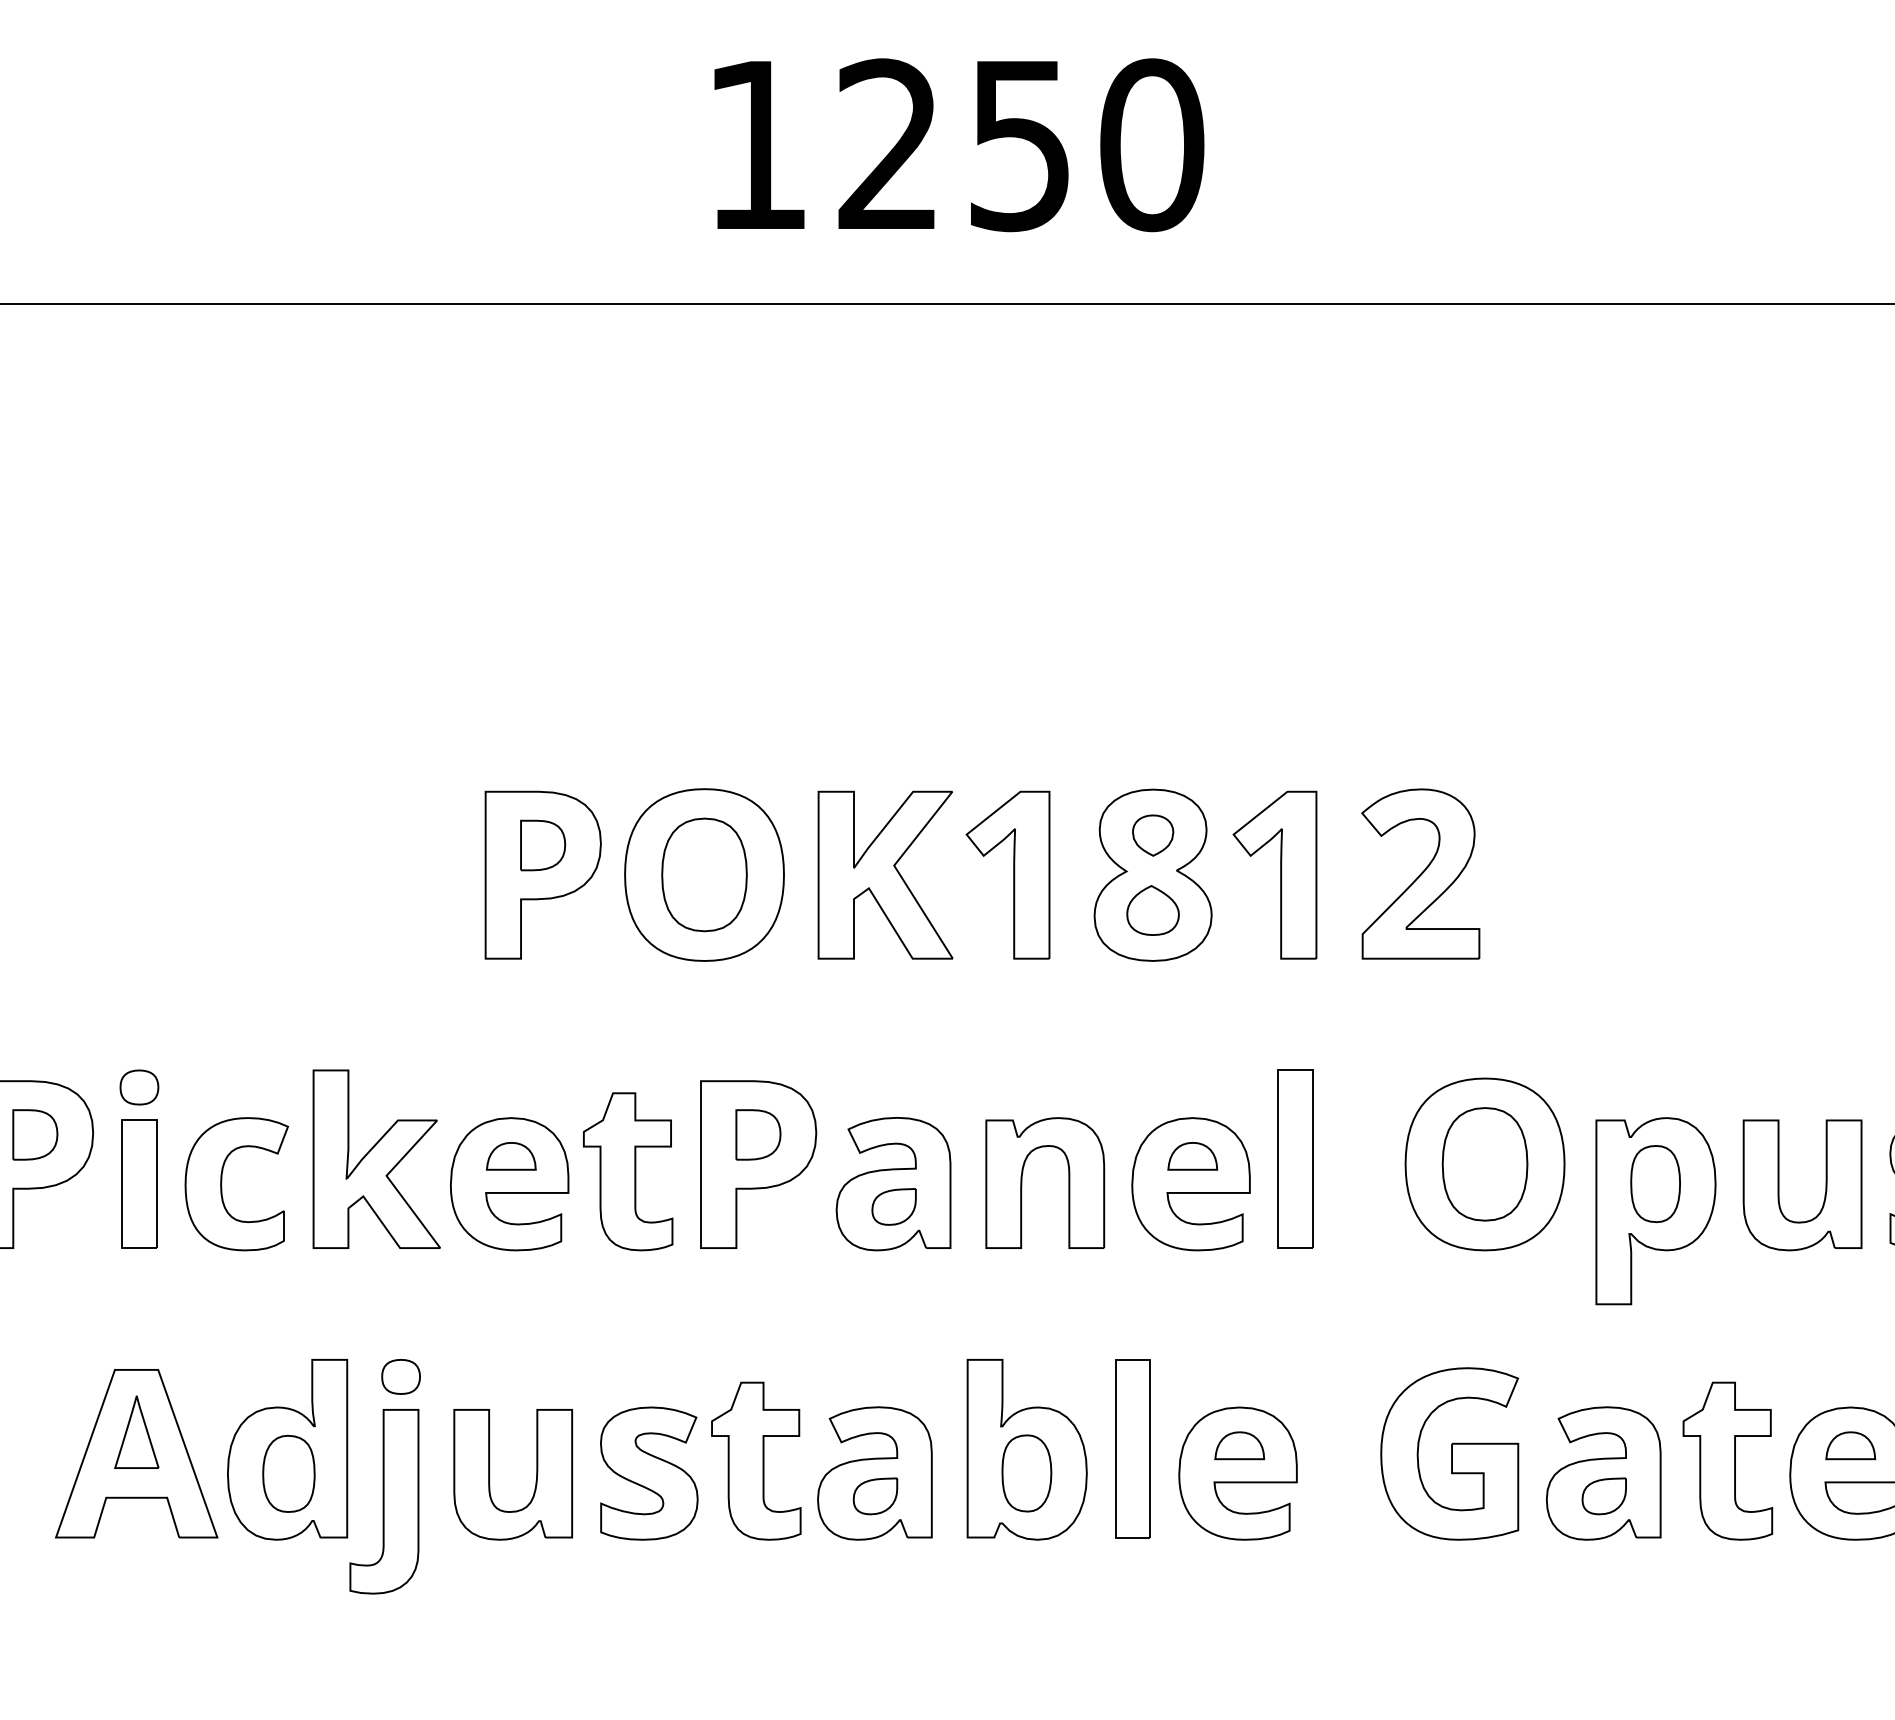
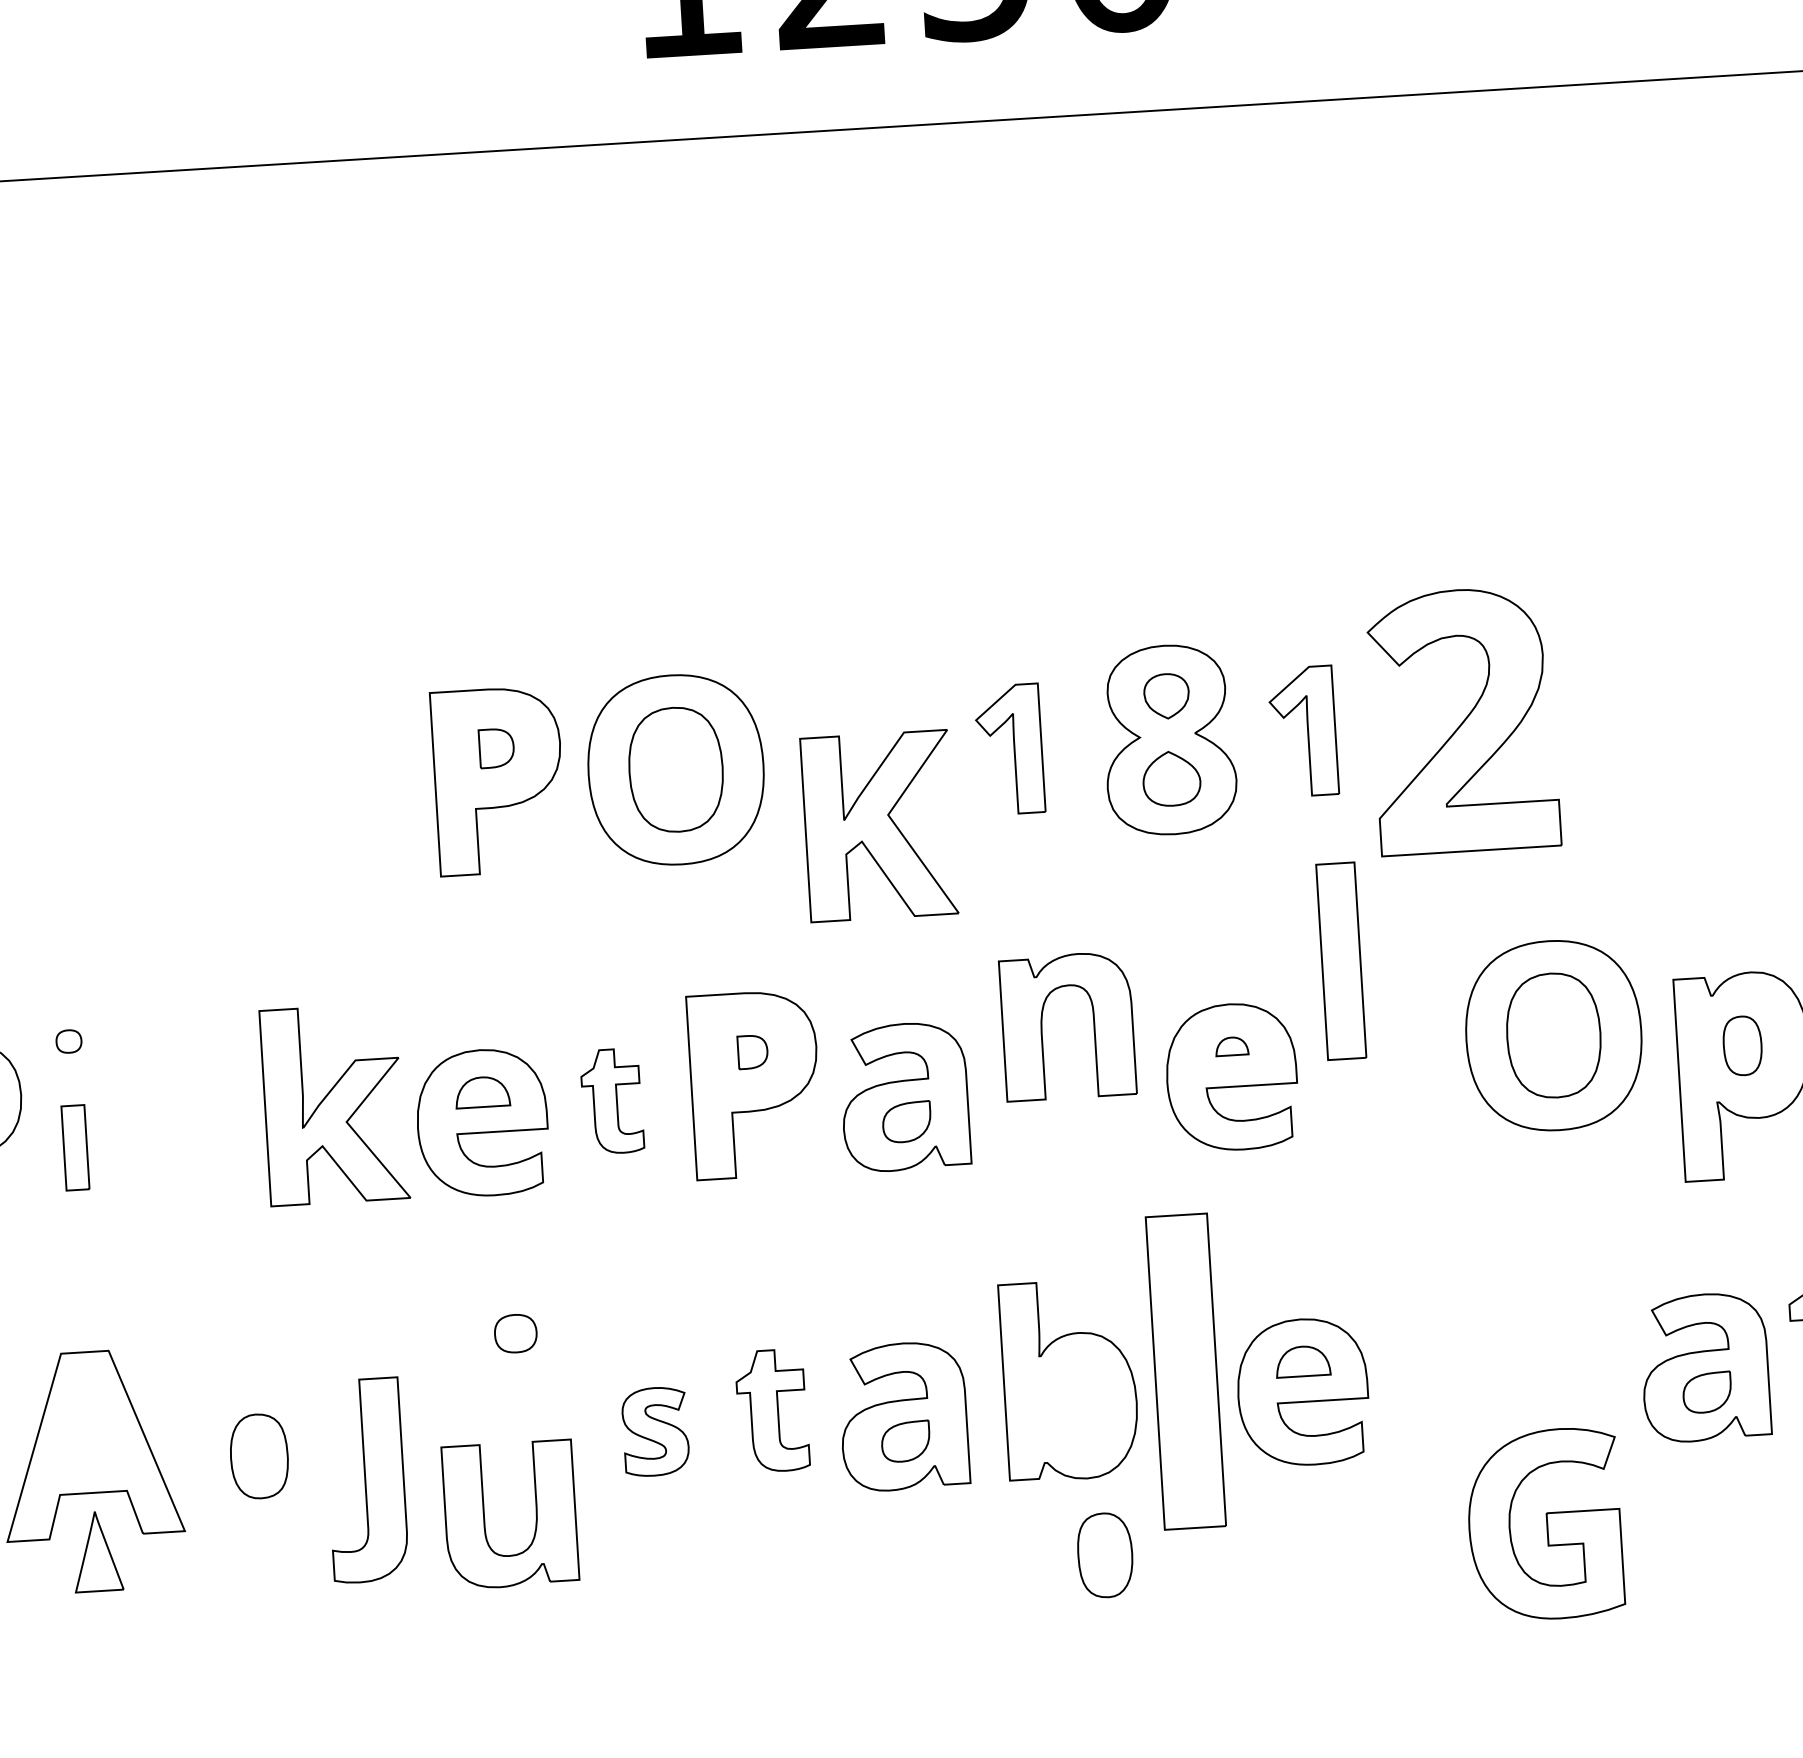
part: (543, 845) -> (497, 748), size x0.7
part: (1420, 873) -> (1463, 720), size x1.4
part: (885, 874) -> (879, 825), moved
part: (1007, 874) -> (1009, 748), size x0.7
part: (1274, 874) -> (1302, 730), size x0.7
part: (139, 1087) -> (69, 1041), size x0.6
part: (758, 1134) -> (752, 1051), size x0.6
part: (1192, 1156) -> (1231, 1046), size x0.6
part: (1295, 1158) -> (1341, 960), moved
part: (628, 1171) -> (612, 1101), size x0.6
part: (222, 1182) -> (166, 1140), removed
part: (1022, 1182) -> (1042, 1027), moved
part: (139, 1183) -> (75, 1147), size x0.6
part: (1655, 1184) -> (1742, 1046), size x0.7
part: (400, 1376) -> (515, 1333), moved
part: (136, 1431) -> (96, 1550), moved
part: (1132, 1448) -> (1185, 1371), size x1.6
part: (287, 1449) -> (256, 1429), removed
part: (1449, 1453) -> (1544, 1524), moved
part: (756, 1460) -> (772, 1410), size x0.7
part: (649, 1473) -> (655, 1431), size x0.6
part: (1026, 1473) -> (1104, 1555), moved
part: (489, 1474) -> (484, 1516), moved

